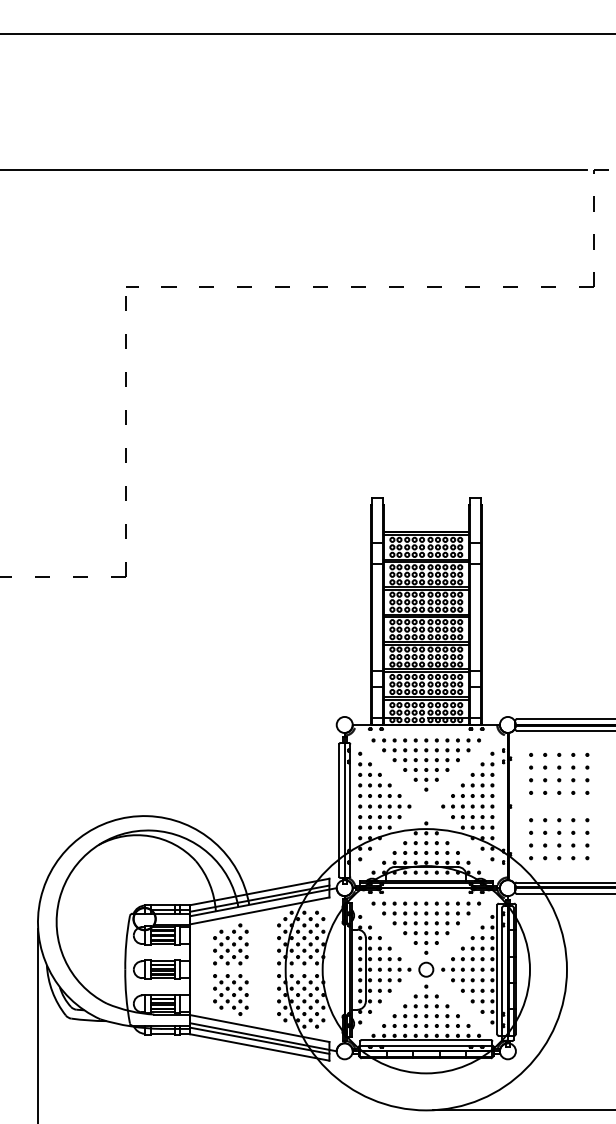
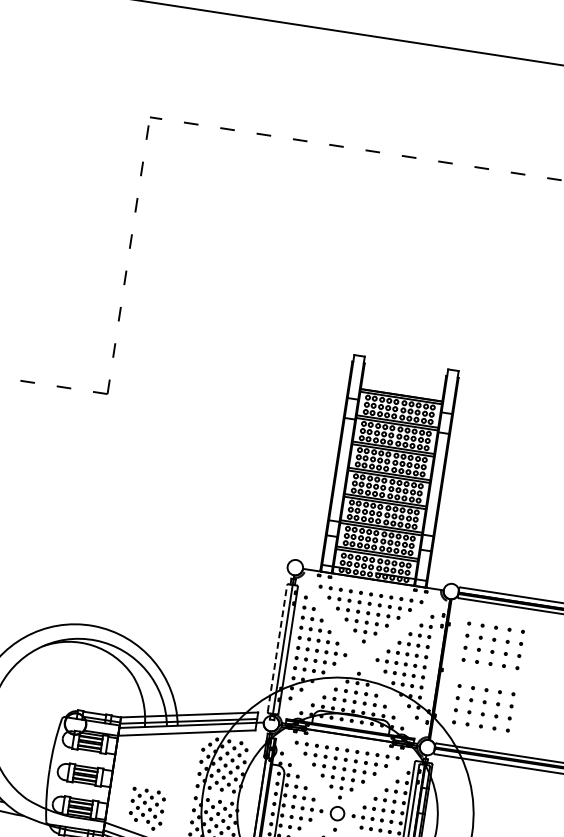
line: (339, 809) -> (277, 647), solid -> dashed
part: (230, 944) -> (153, 760), removed

